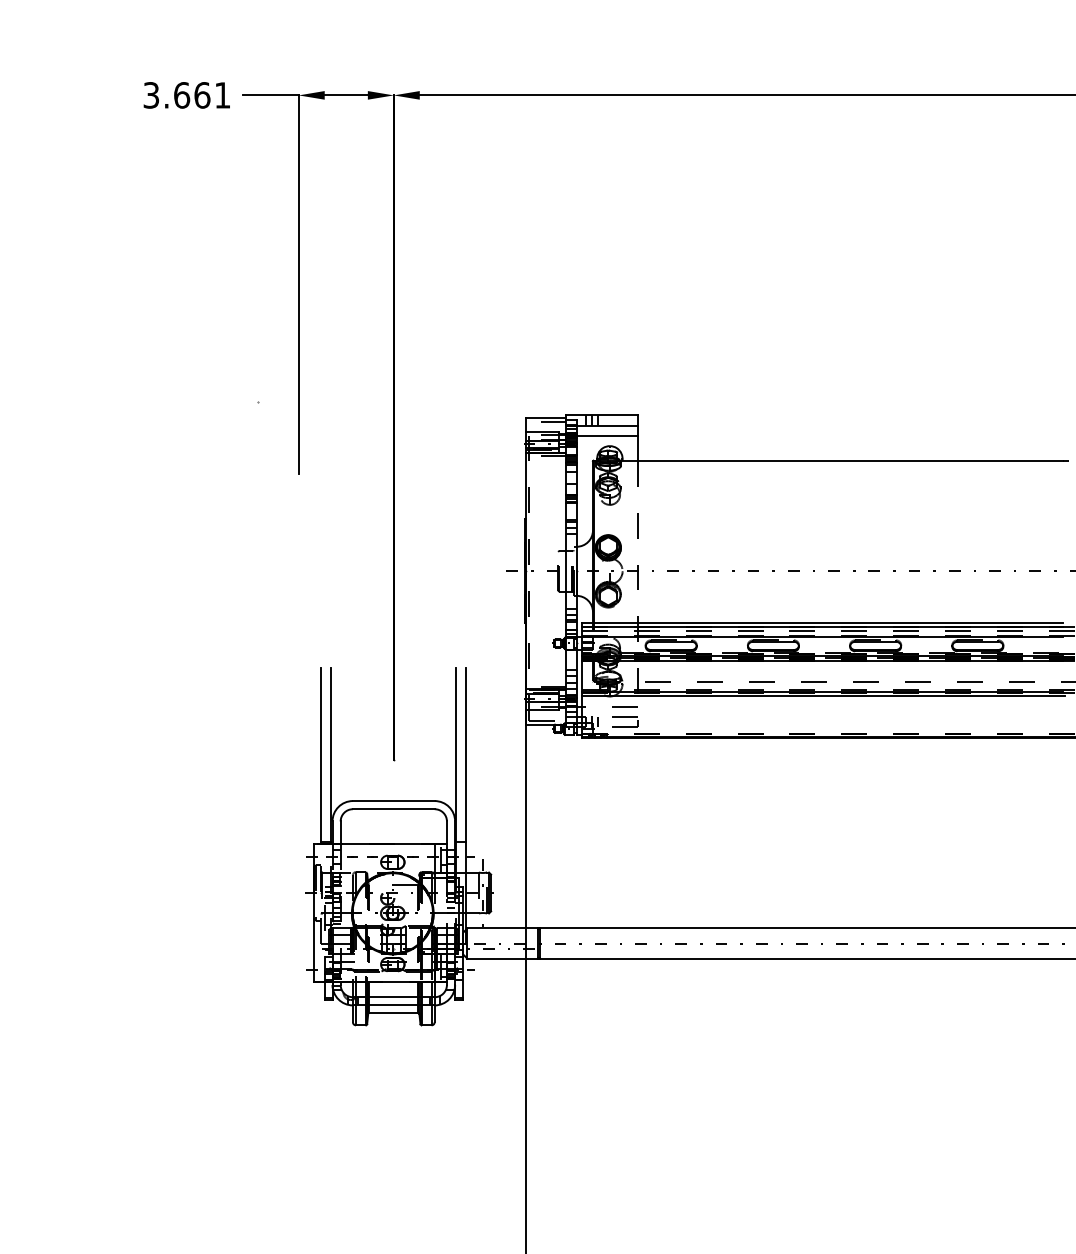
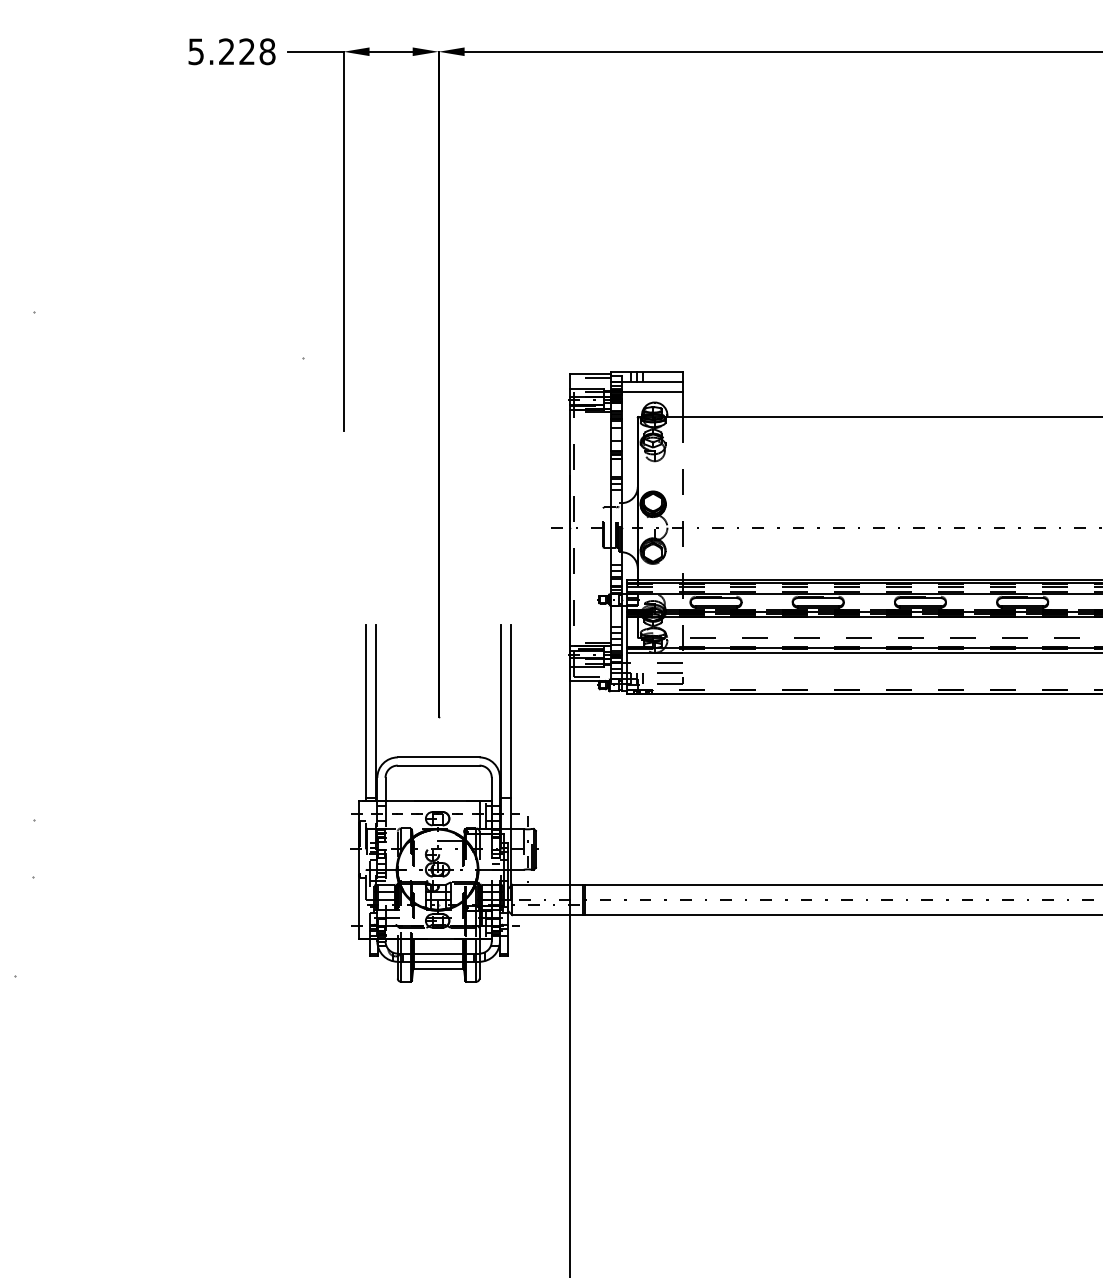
text: (187, 95) -> (232, 51), 3.661 -> 5.228

